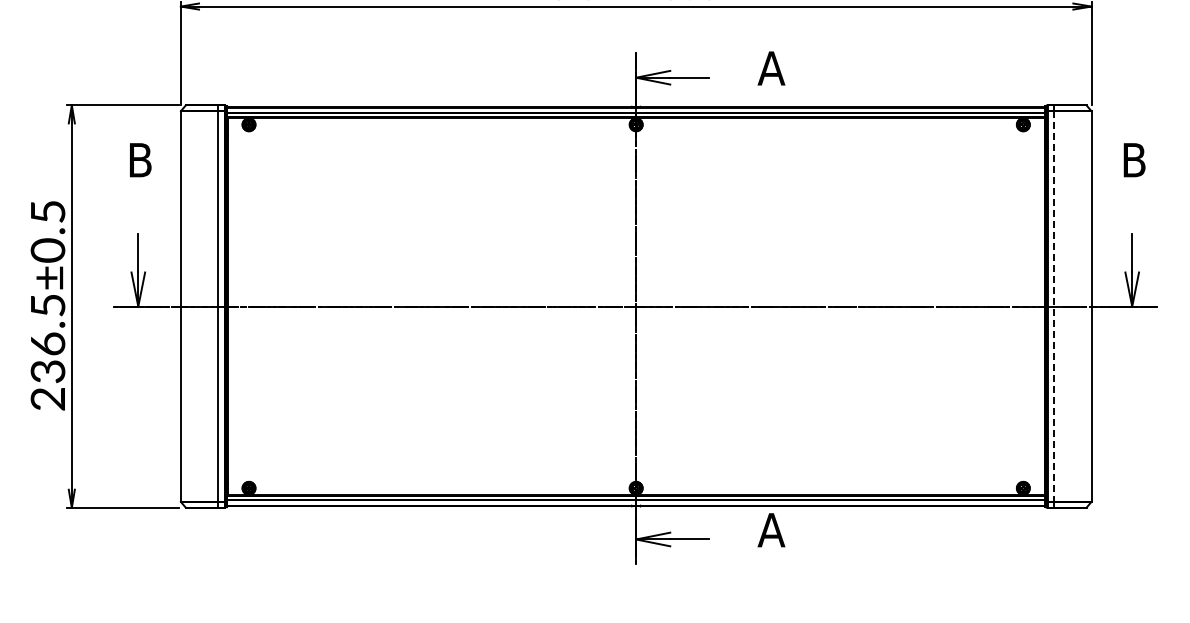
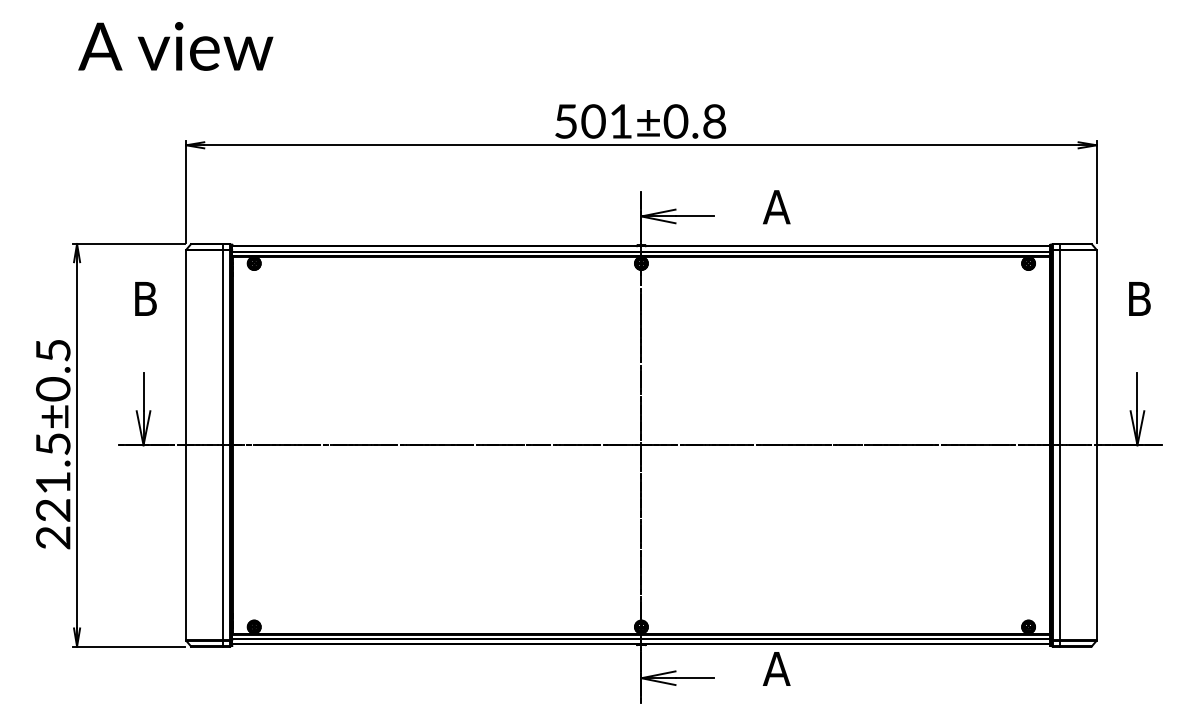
line: (1054, 306) -> (1059, 445), dashed -> solid
text: (48, 357) -> (53, 496), 236.5±0.5 -> 221.5±0.5

